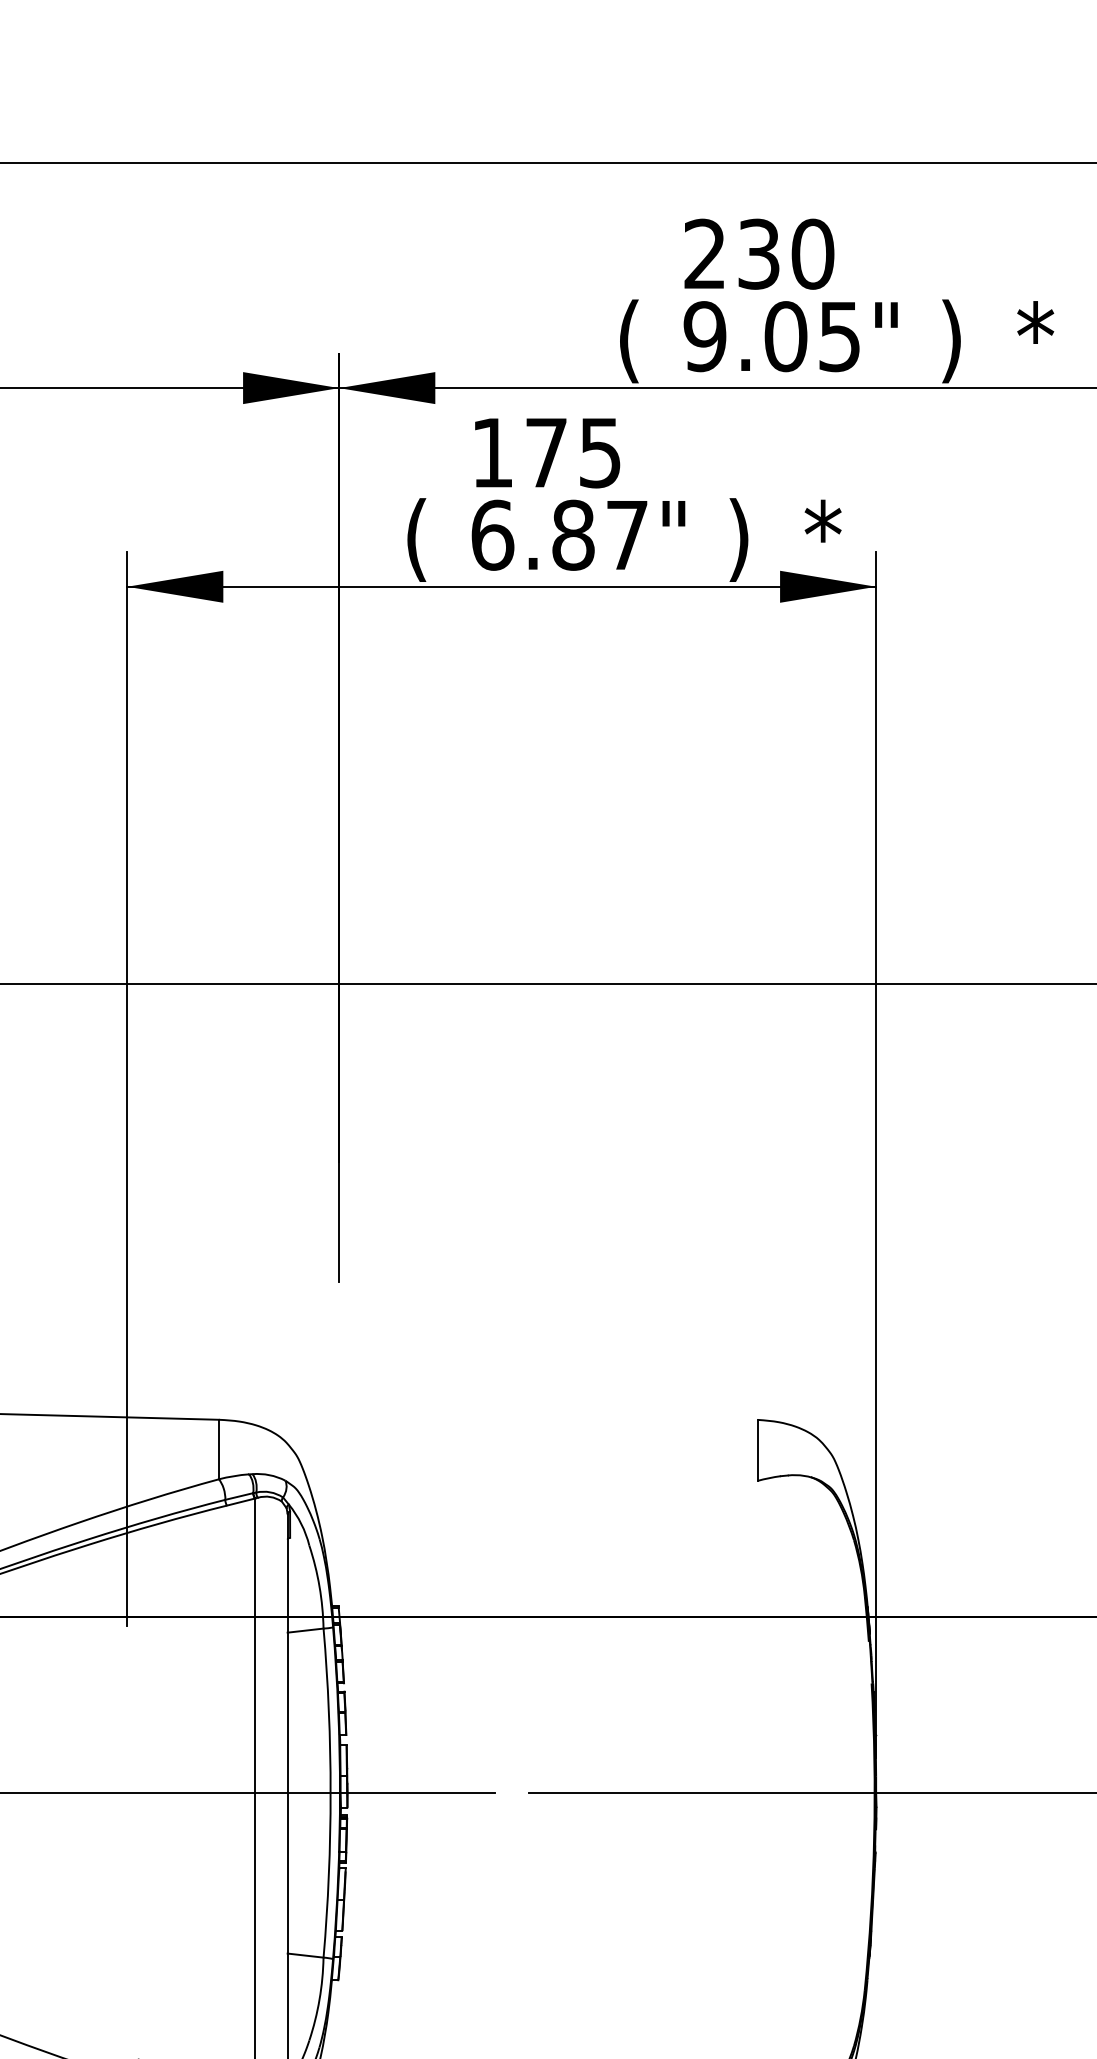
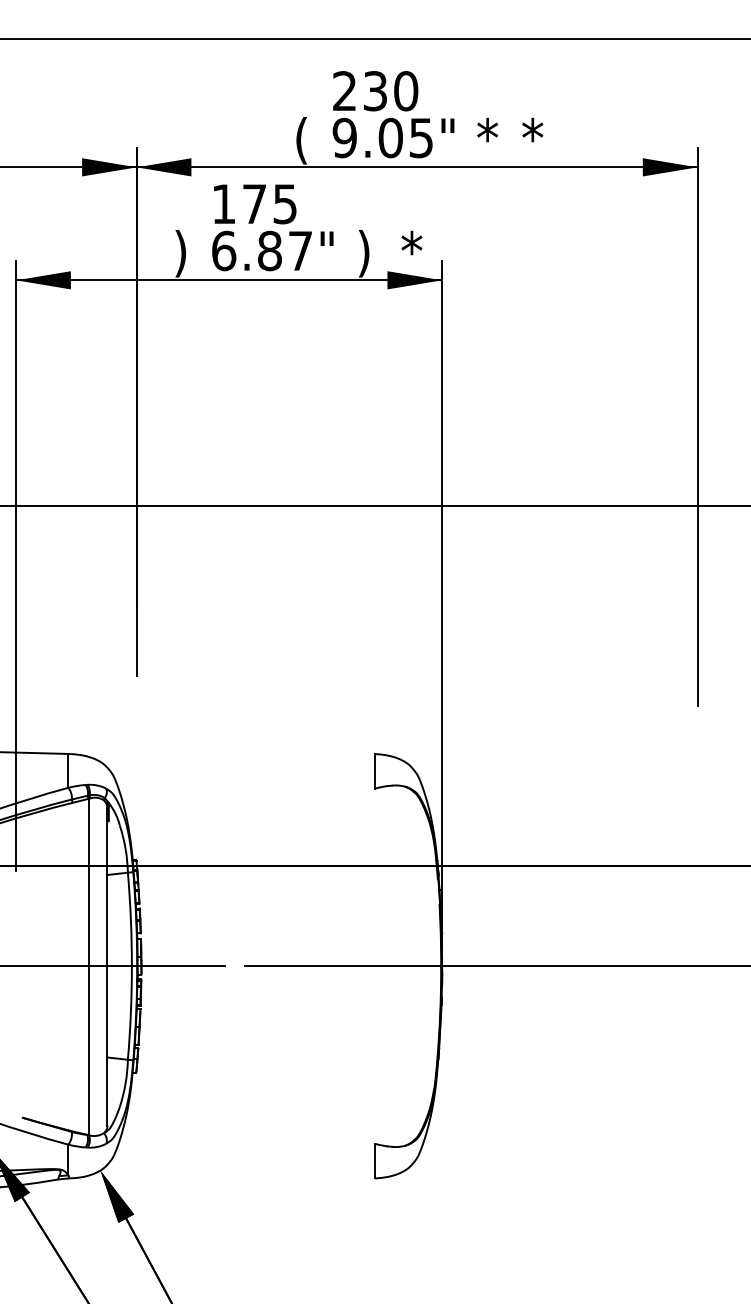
text: (956, 340) -> (487, 140), ) -> *
text: (416, 539) -> (180, 253), ( -> )

